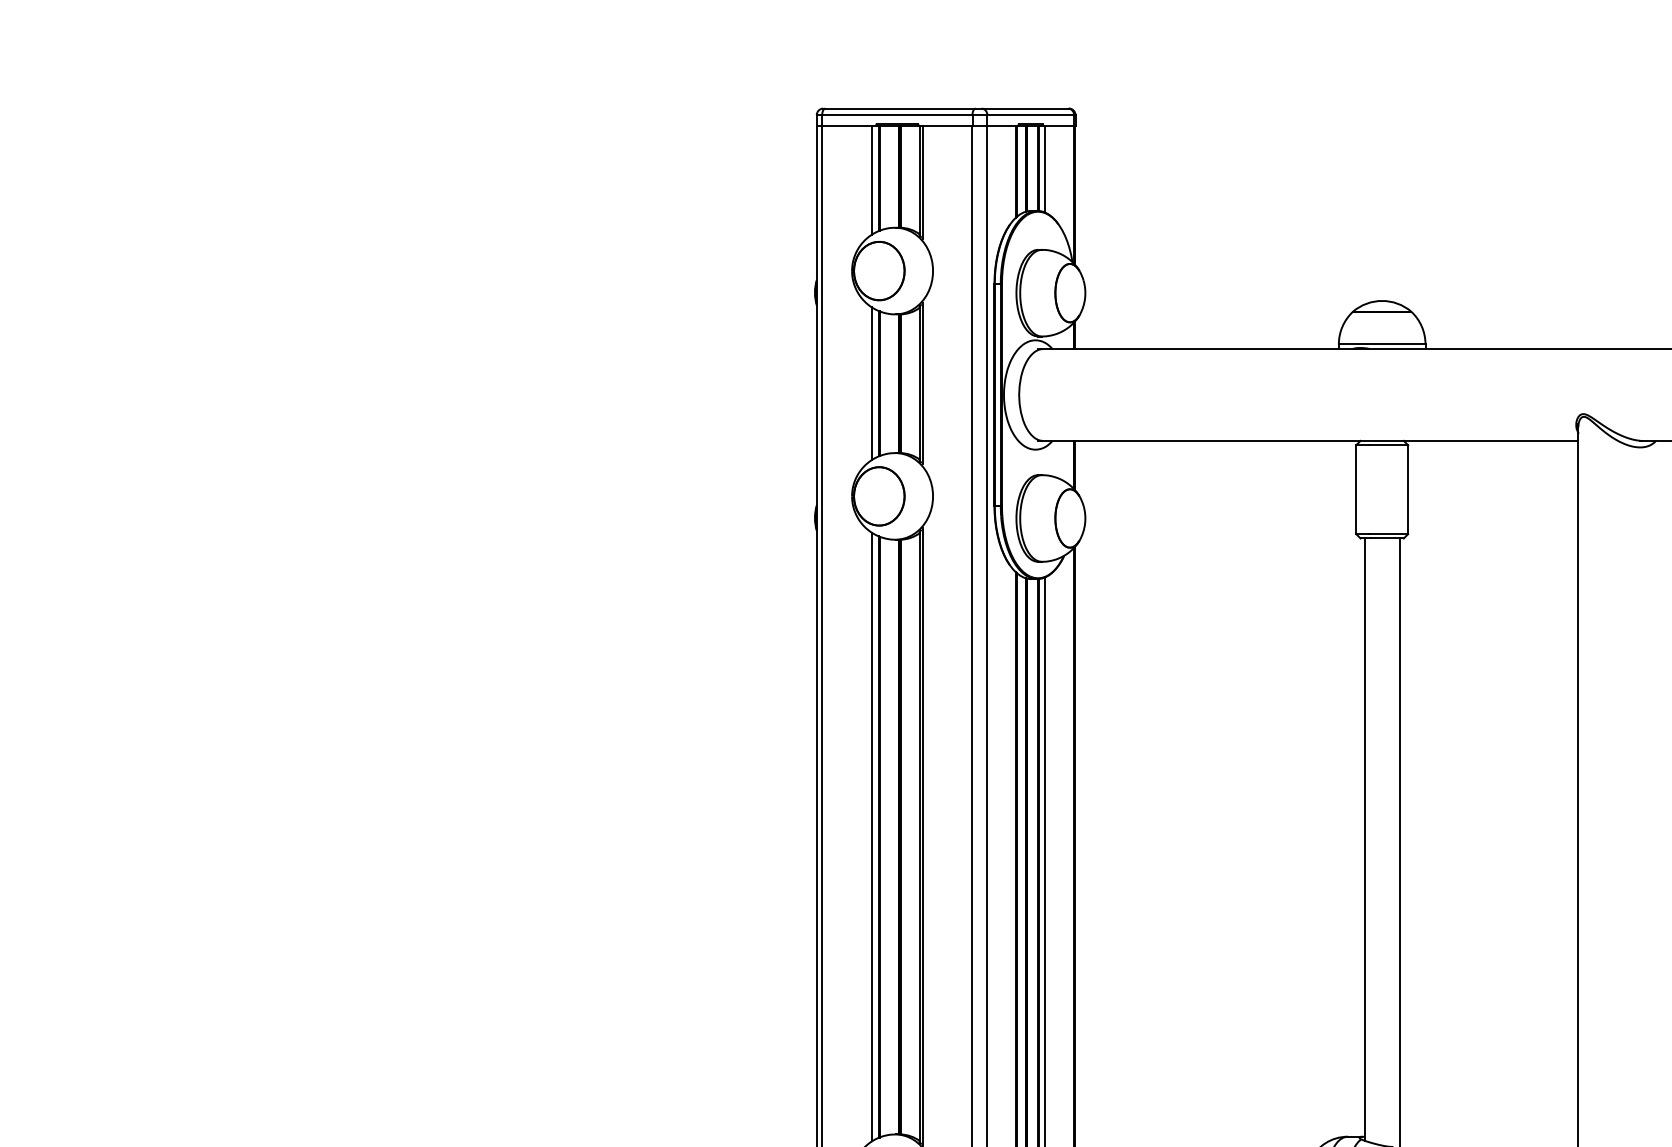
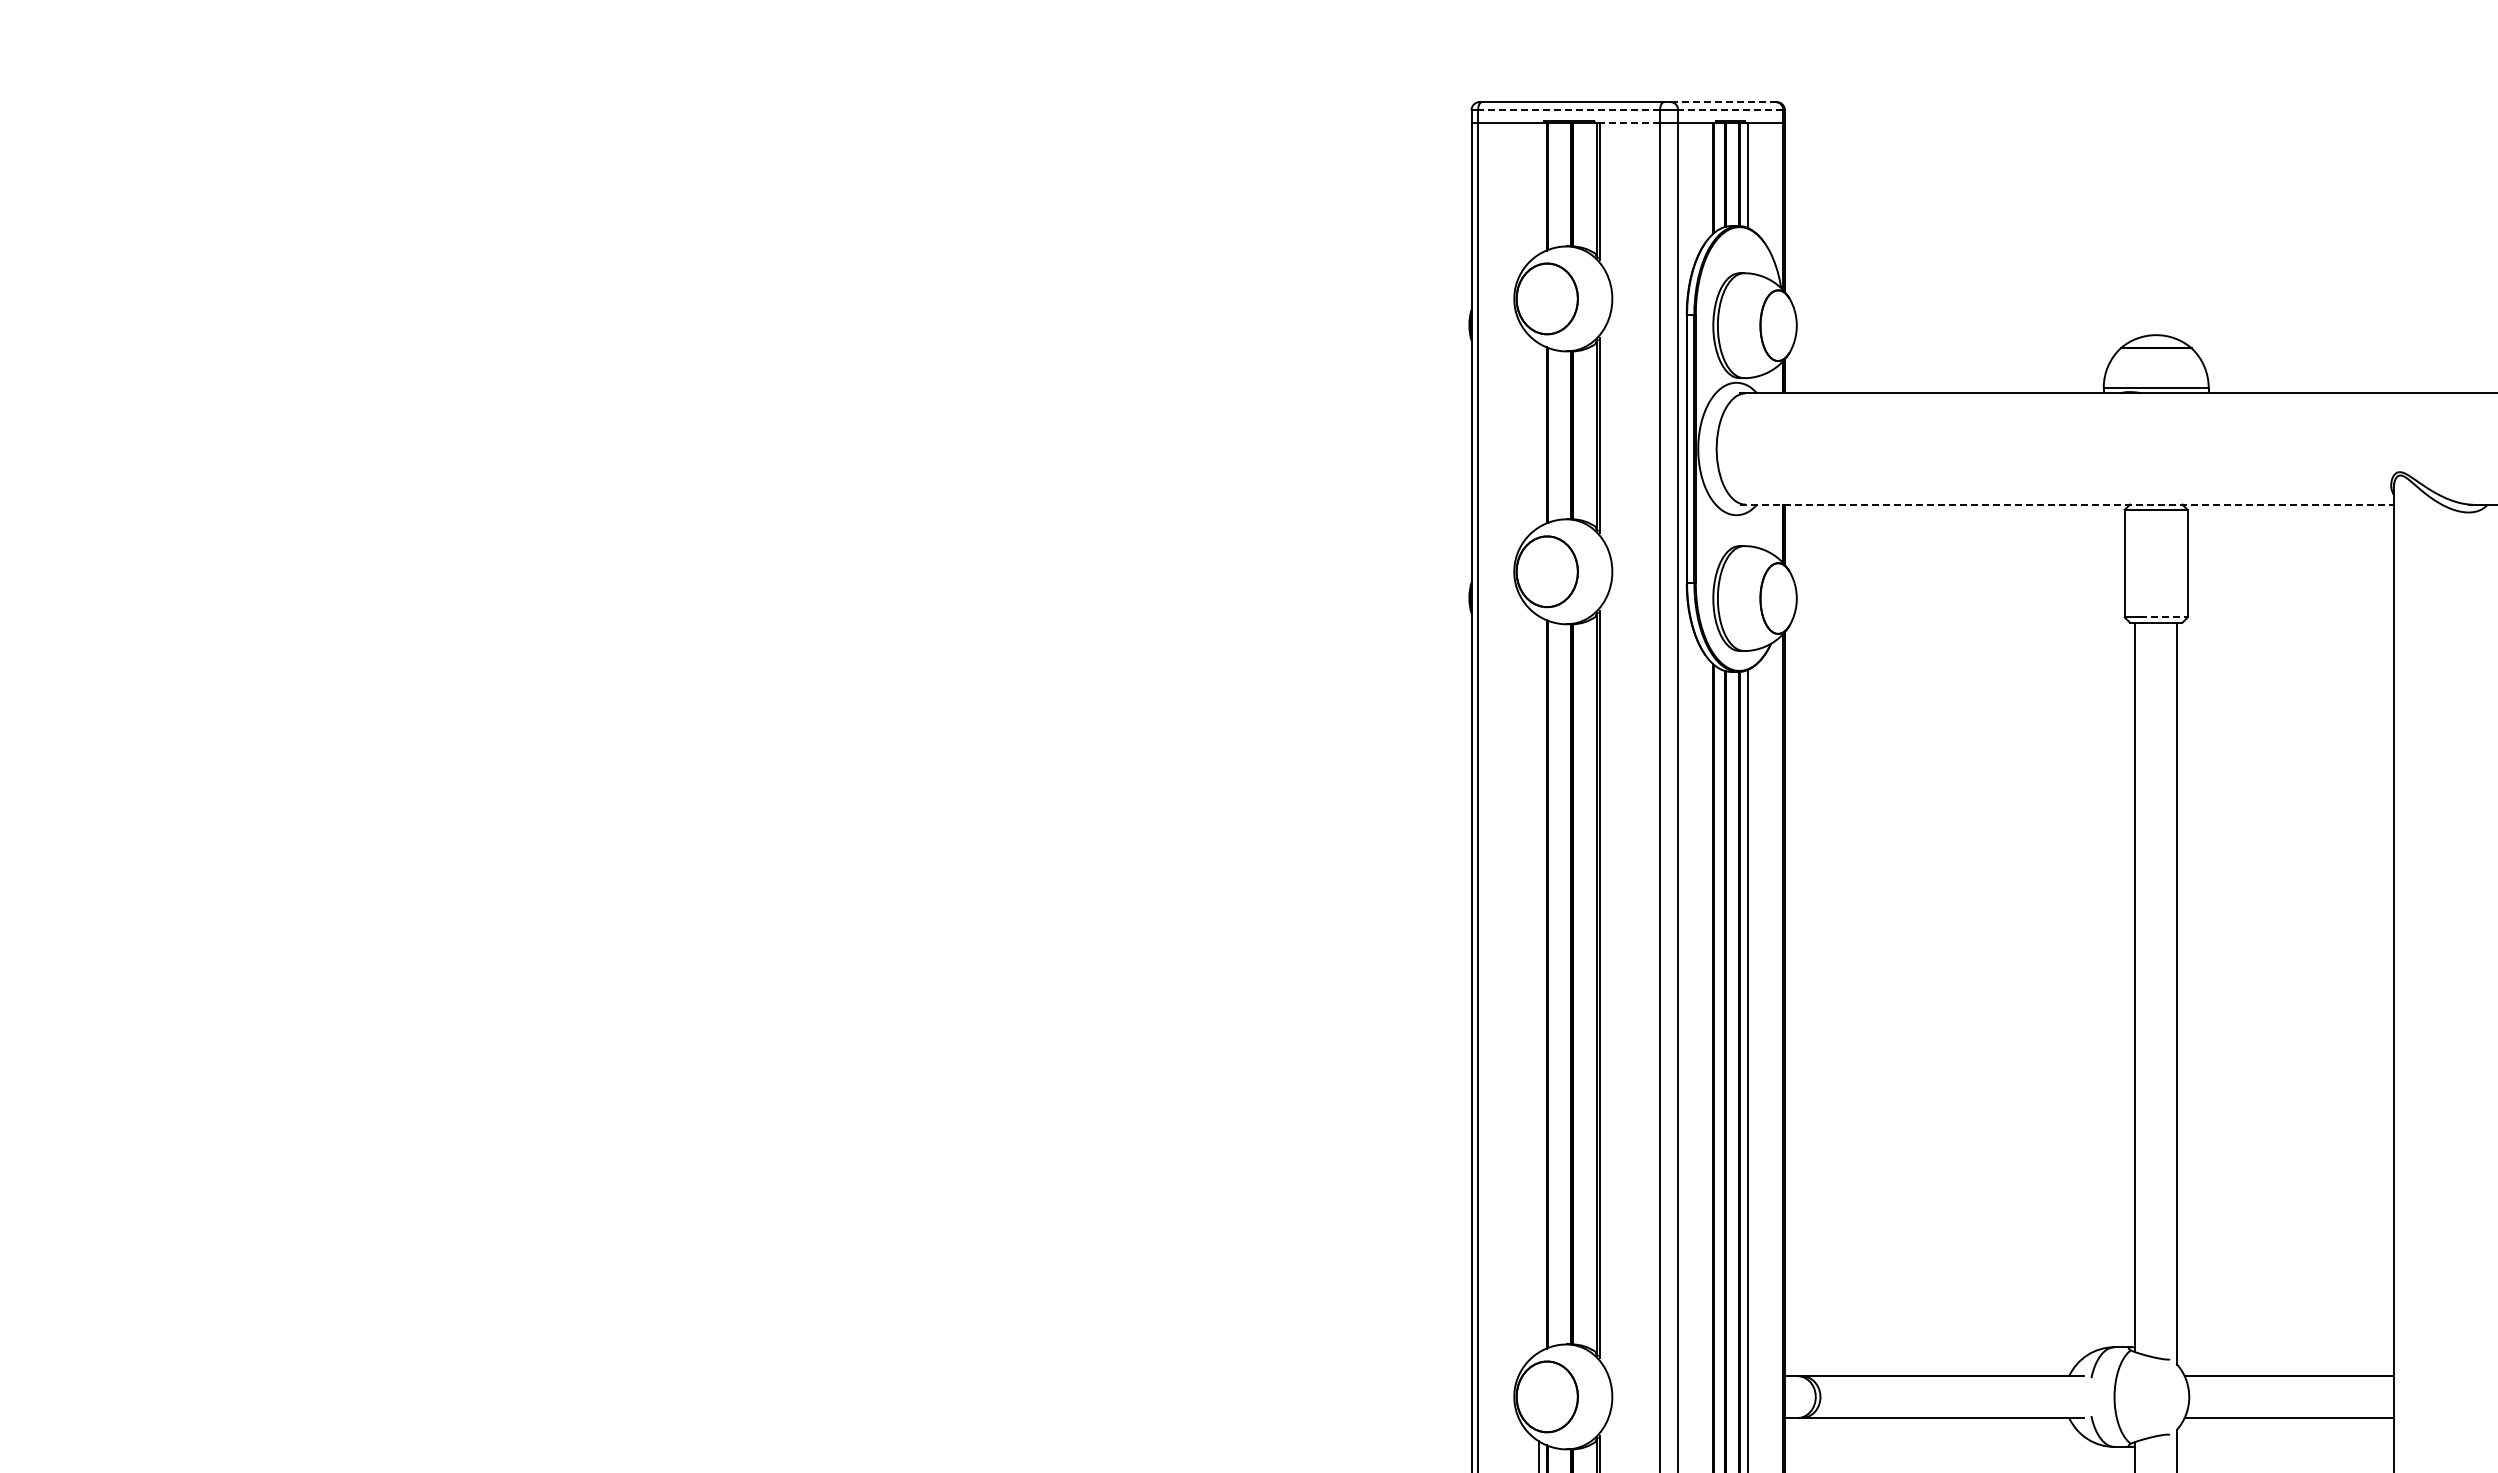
line: (1024, 108) -> (1723, 102), solid -> dashed
line: (897, 115) -> (1569, 110), solid -> dashed
line: (1030, 115) -> (1730, 110), solid -> dashed
line: (946, 126) -> (1628, 123), solid -> dashed
line: (872, 179) -> (1538, 188), removed
line: (872, 383) -> (1538, 435), removed
line: (1308, 440) -> (2067, 504), solid -> dashed
line: (1389, 534) -> (2164, 617), solid -> dashed
line: (872, 836) -> (1538, 983), removed

